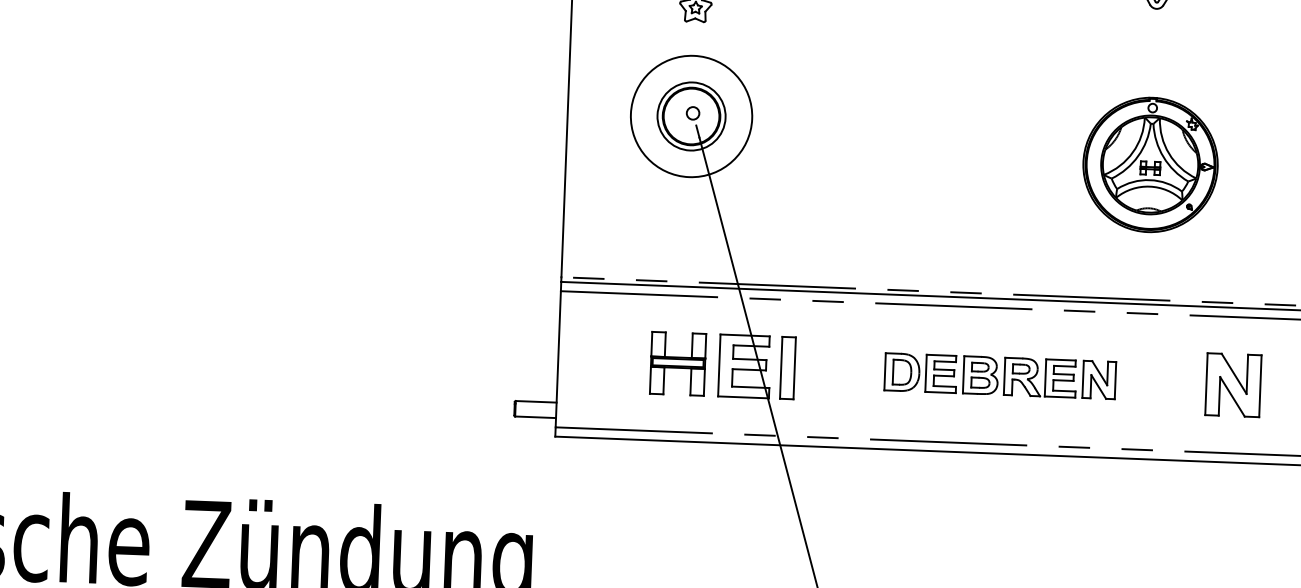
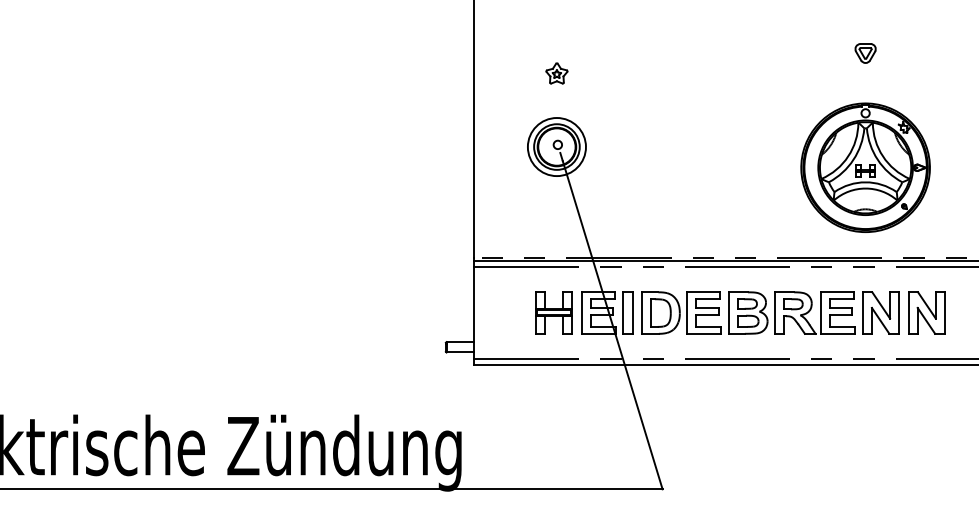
circle: (690, 117) -> (556, 147), size x0.71
part: (1150, 164) -> (865, 167), size x1.43
part: (1000, 375) -> (770, 312), size x1.67

